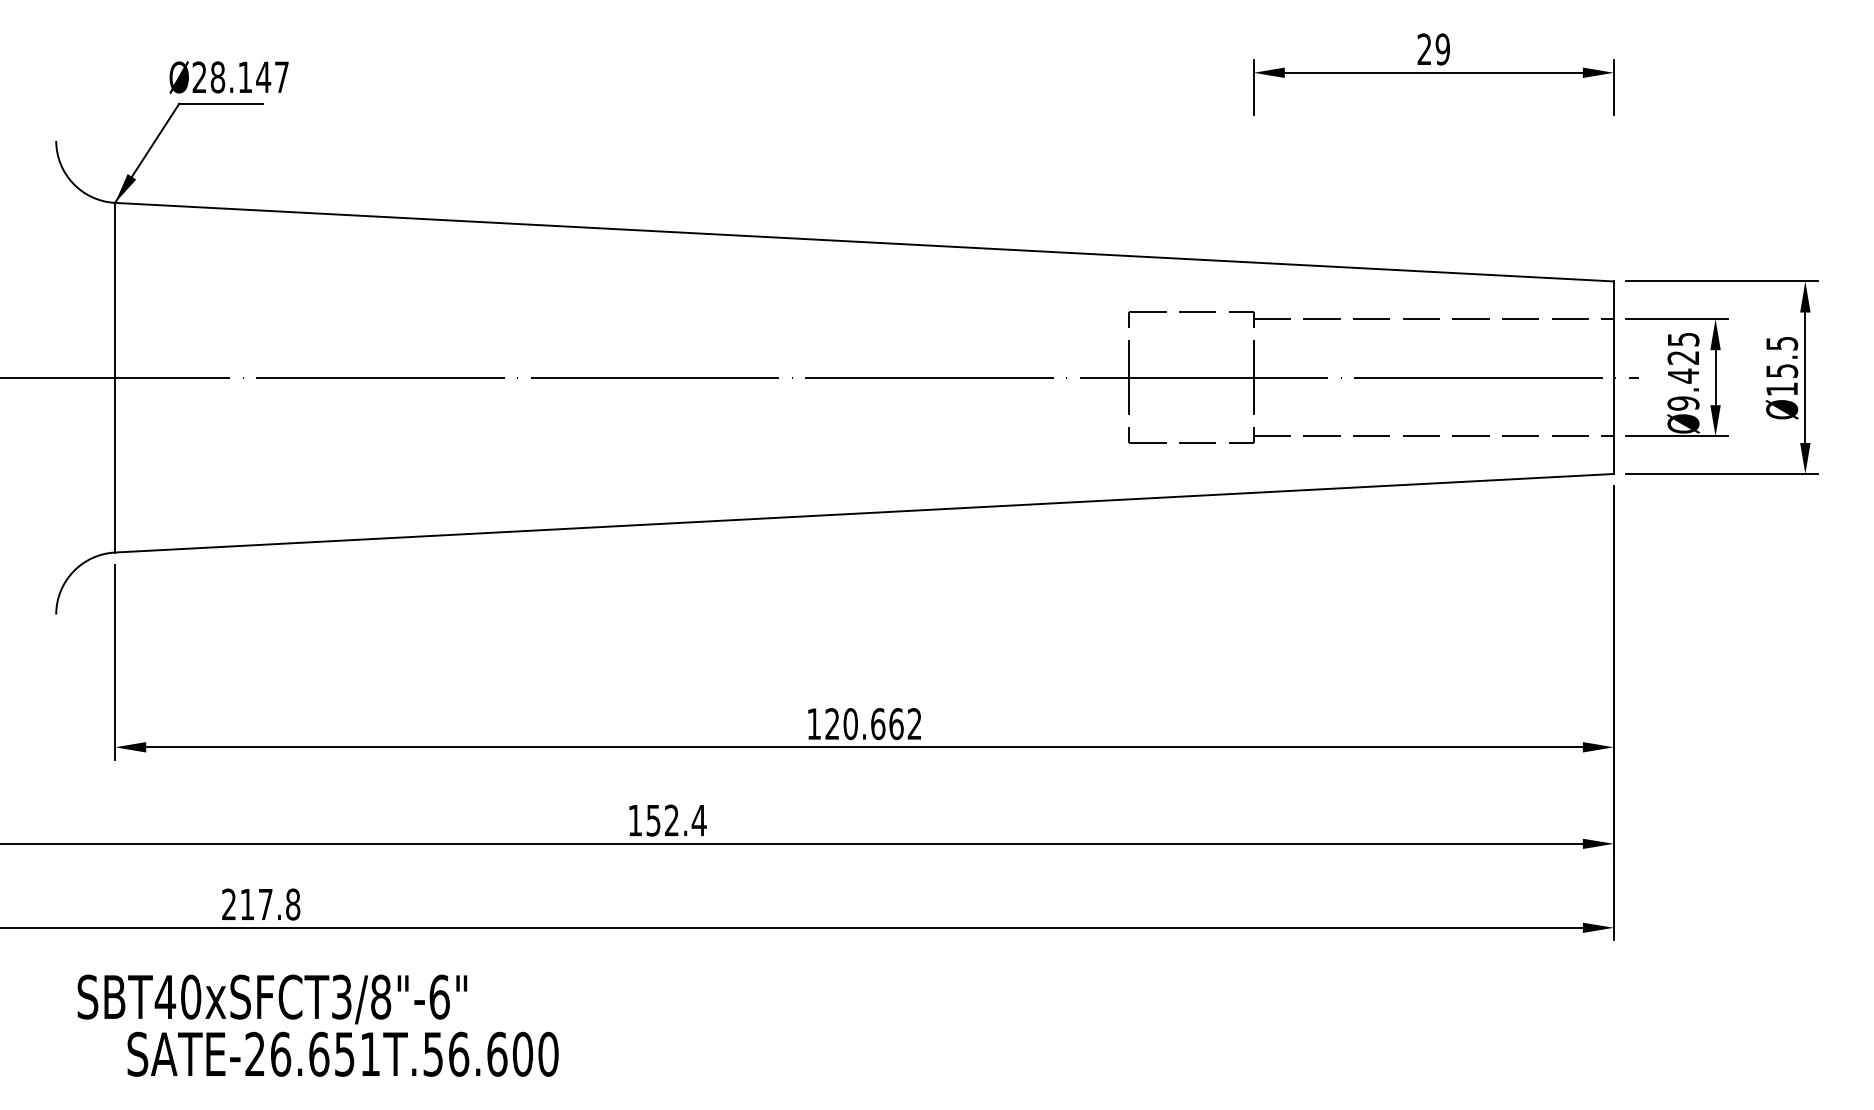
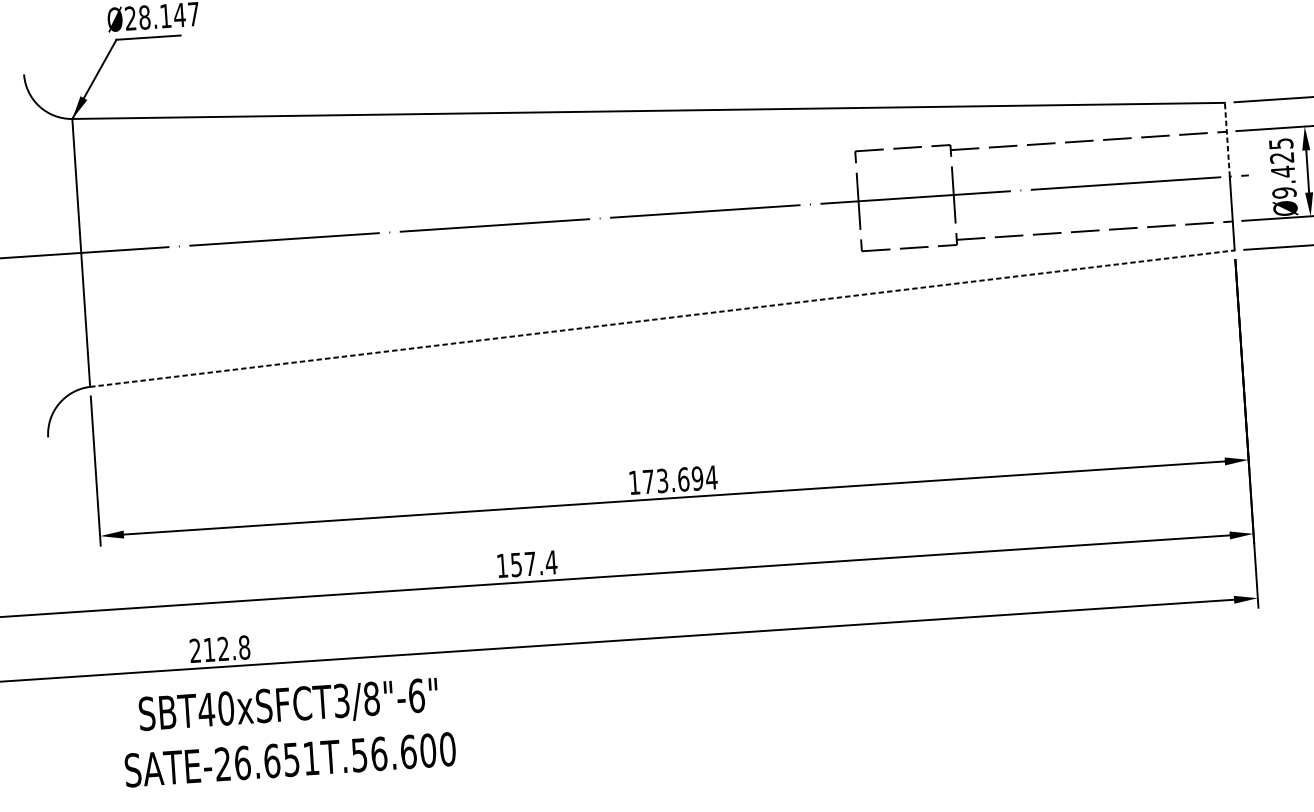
line: (1613, 329) -> (1227, 139), solid -> dashed
line: (864, 513) -> (662, 318), solid -> dashed
text: (873, 724) -> (680, 480), 120.662 -> 173.694
text: (671, 820) -> (530, 563), 152.4 -> 157.4
text: (265, 903) -> (223, 648), 217.8 -> 212.8
text: (272, 999) -> (288, 706), moved

